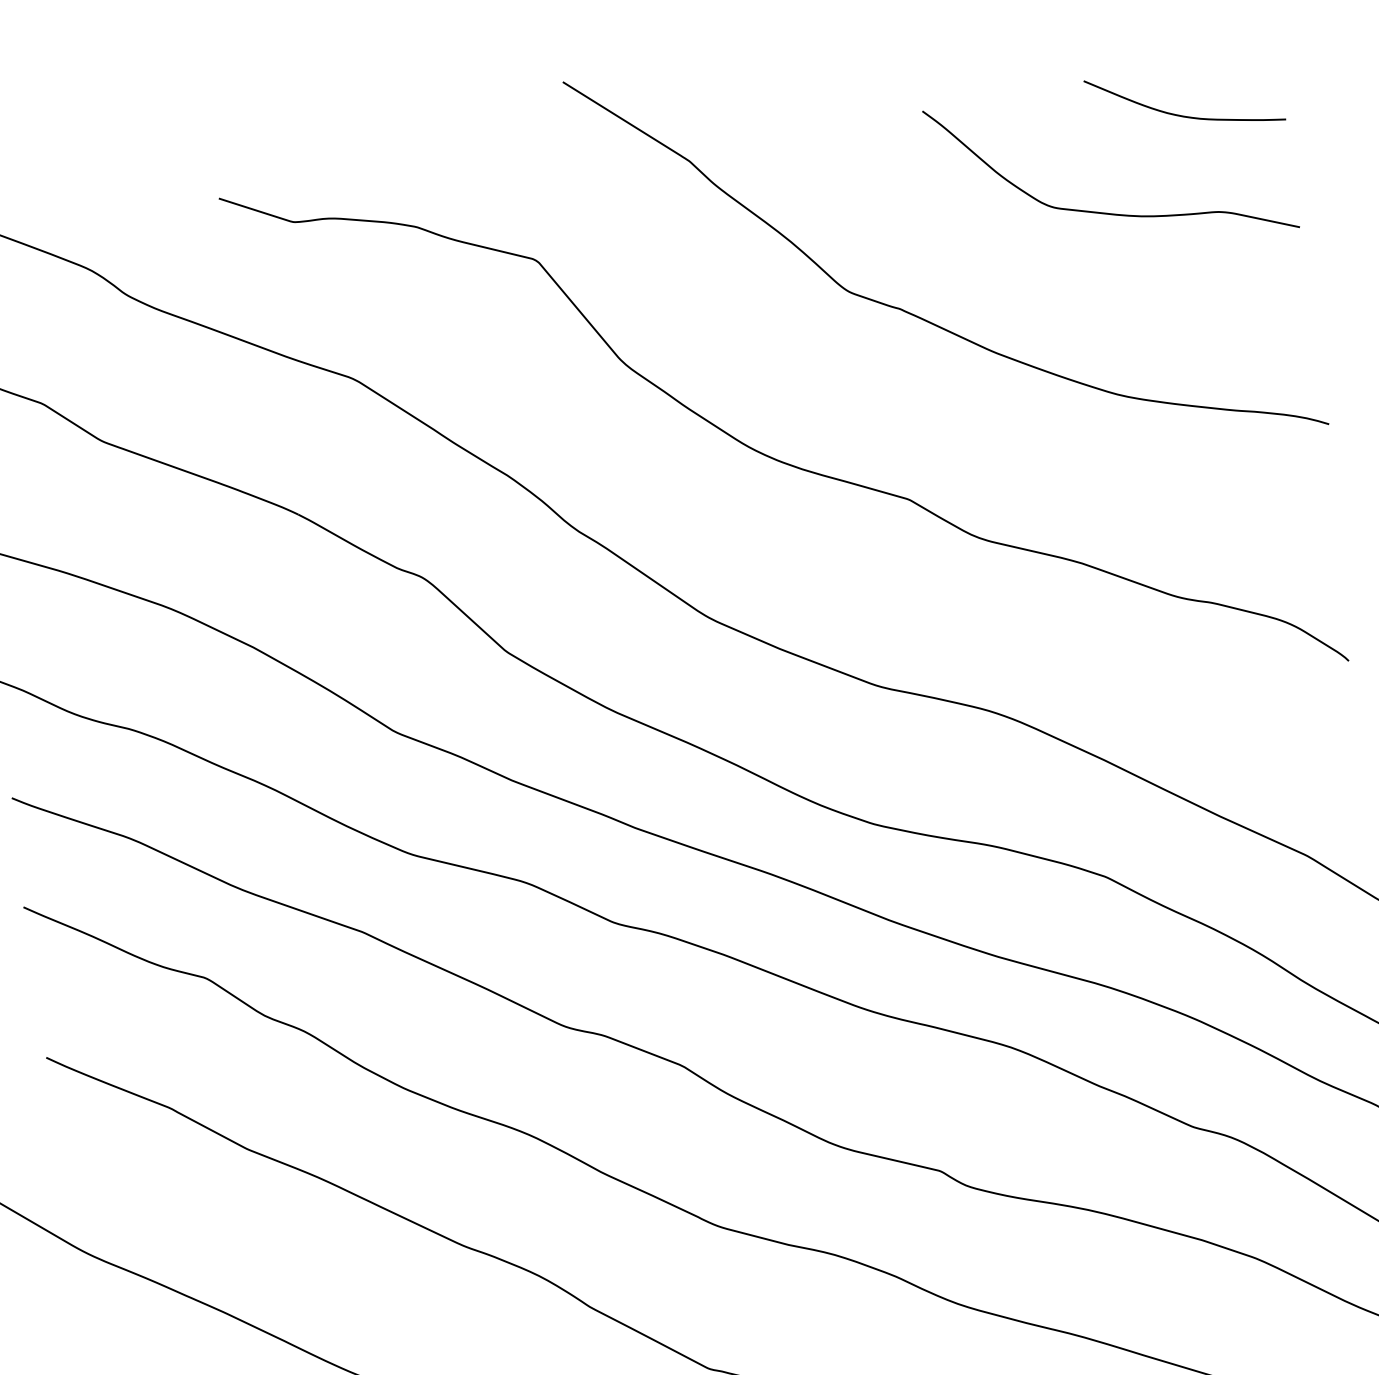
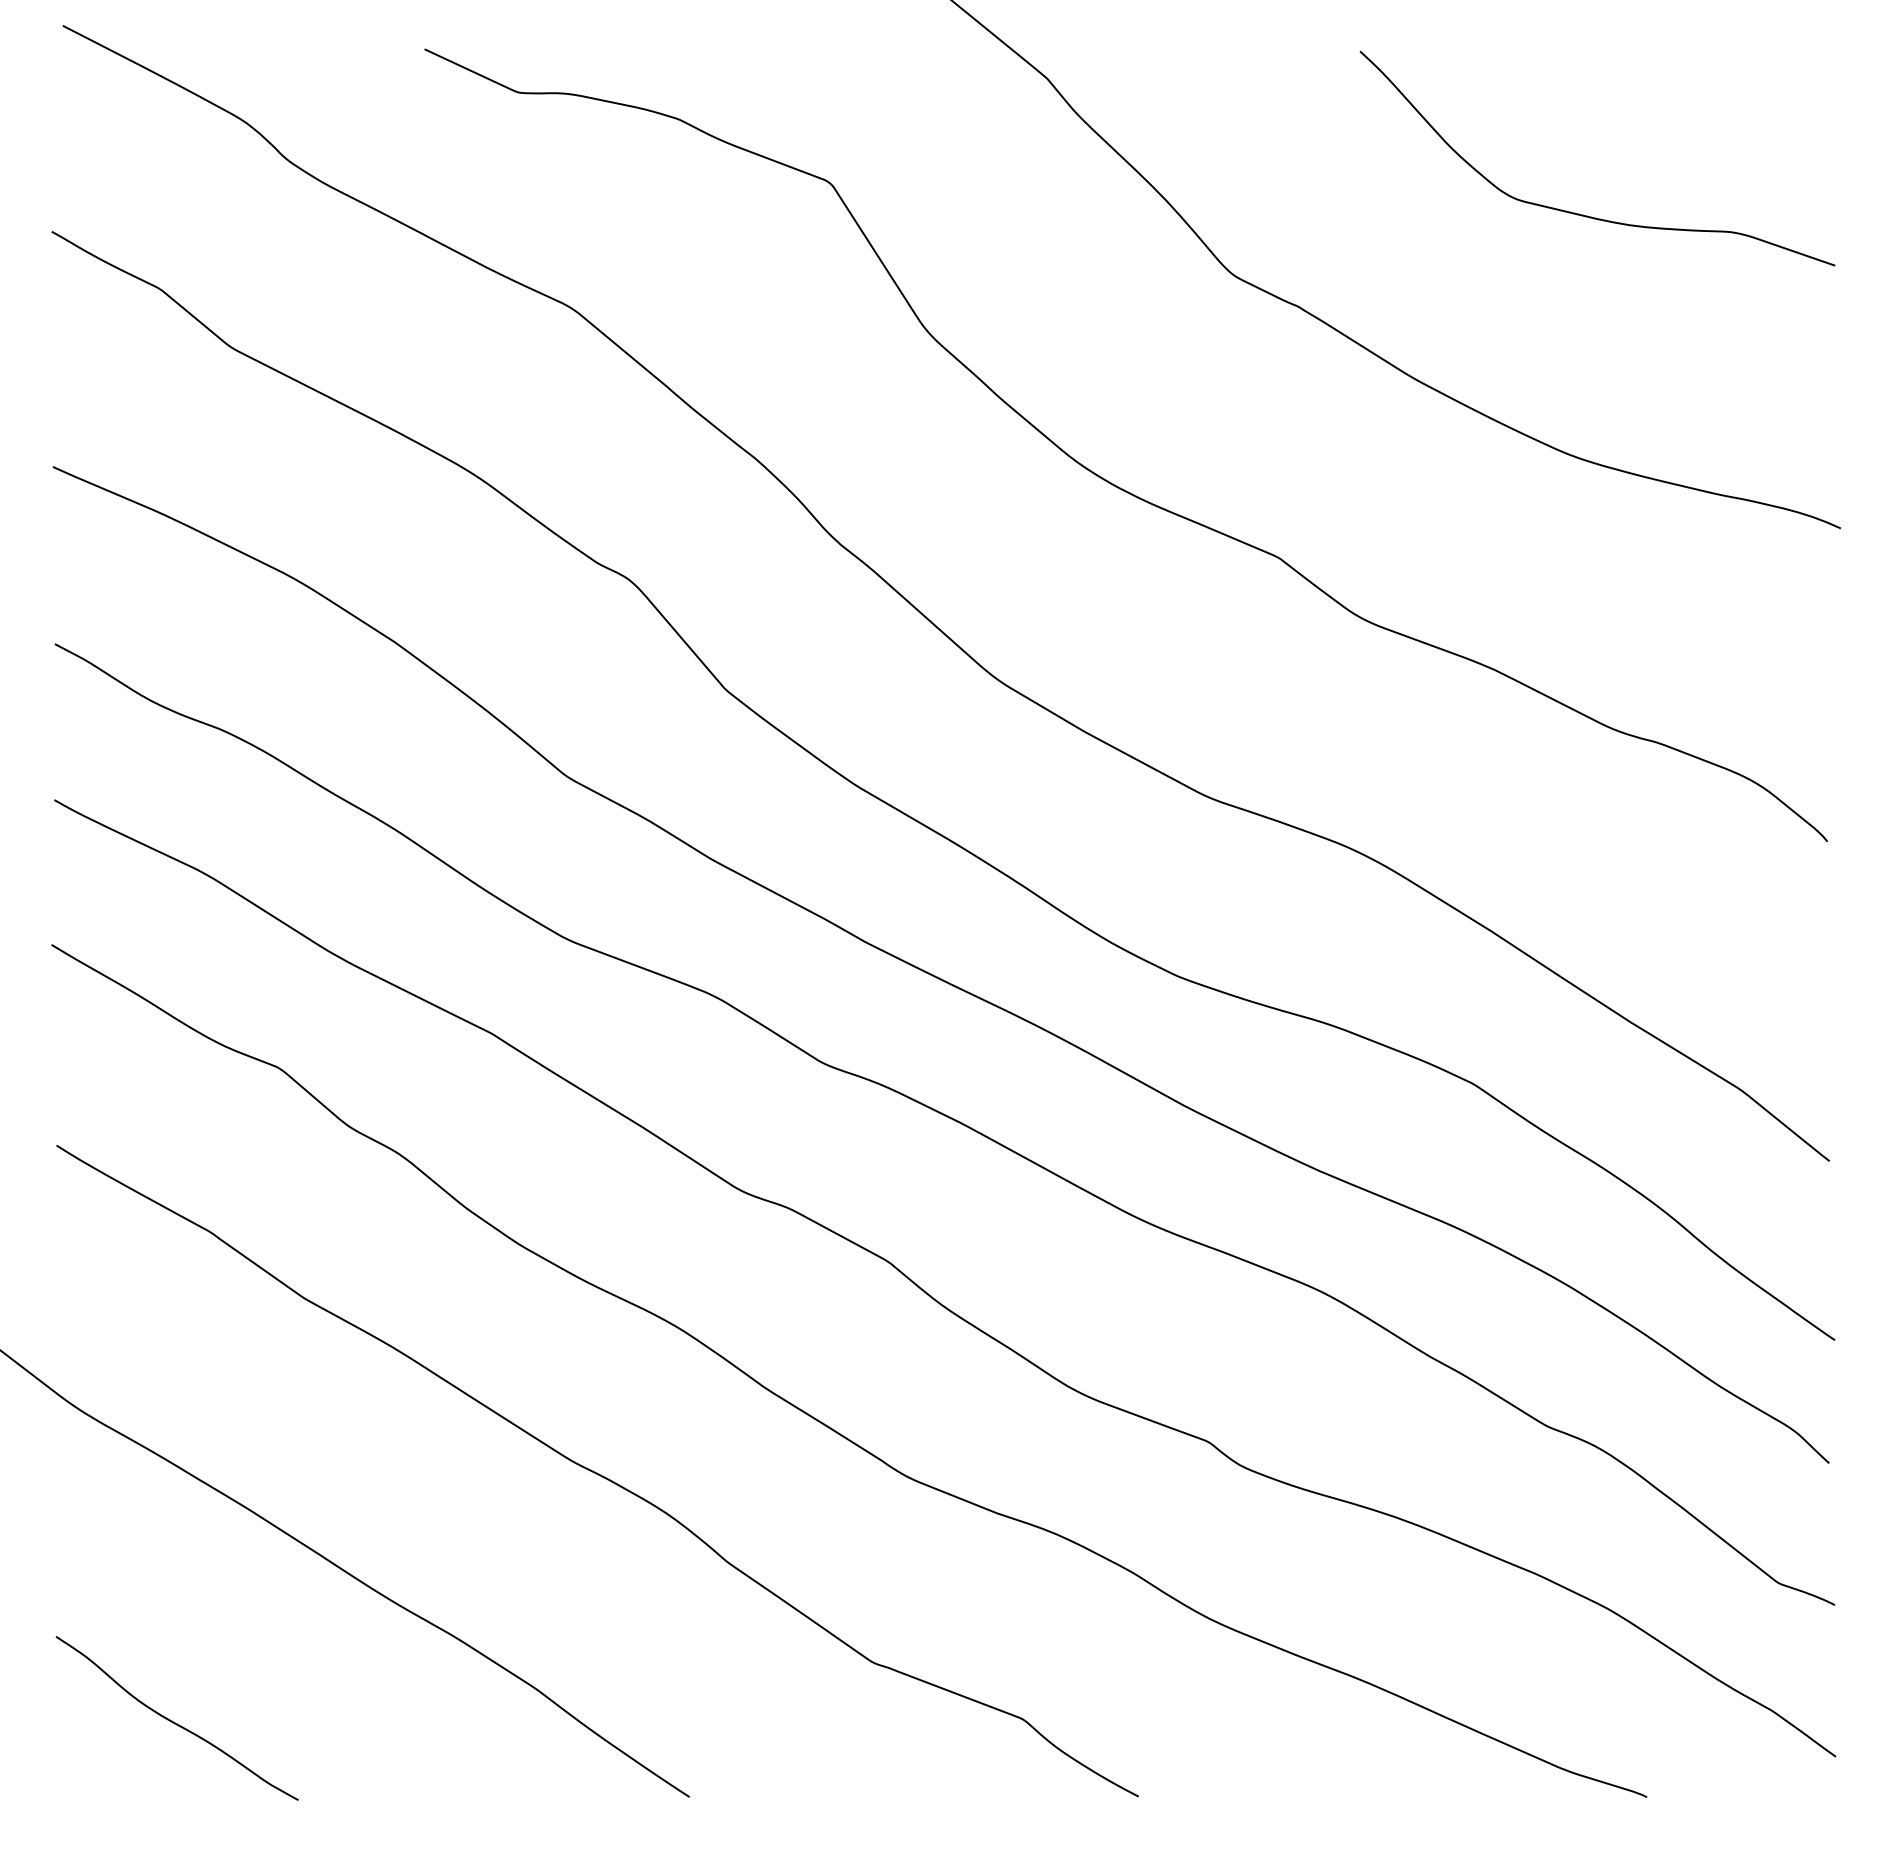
curve: (1181, 115) -> (1698, 99), removed

